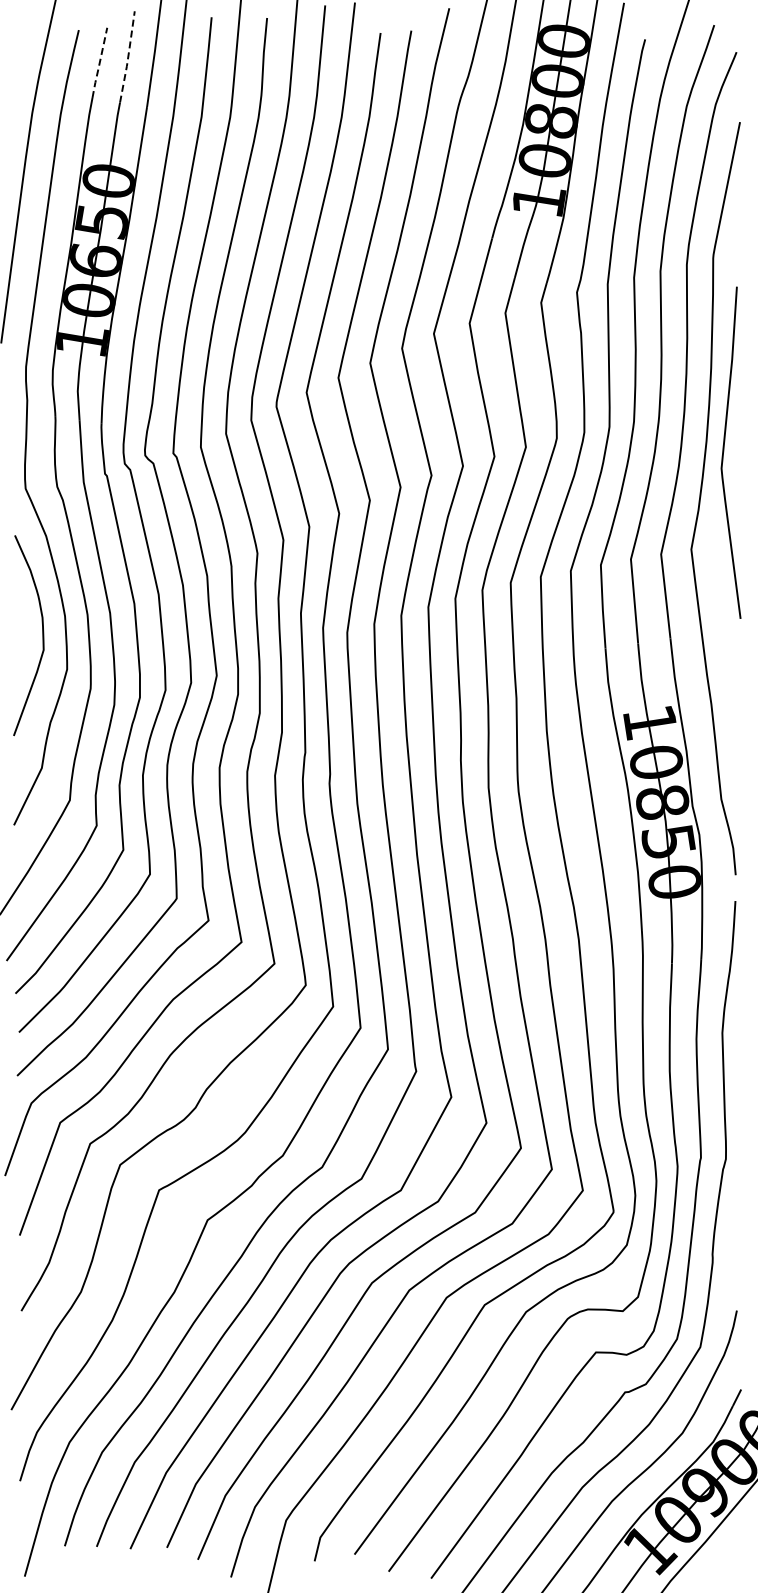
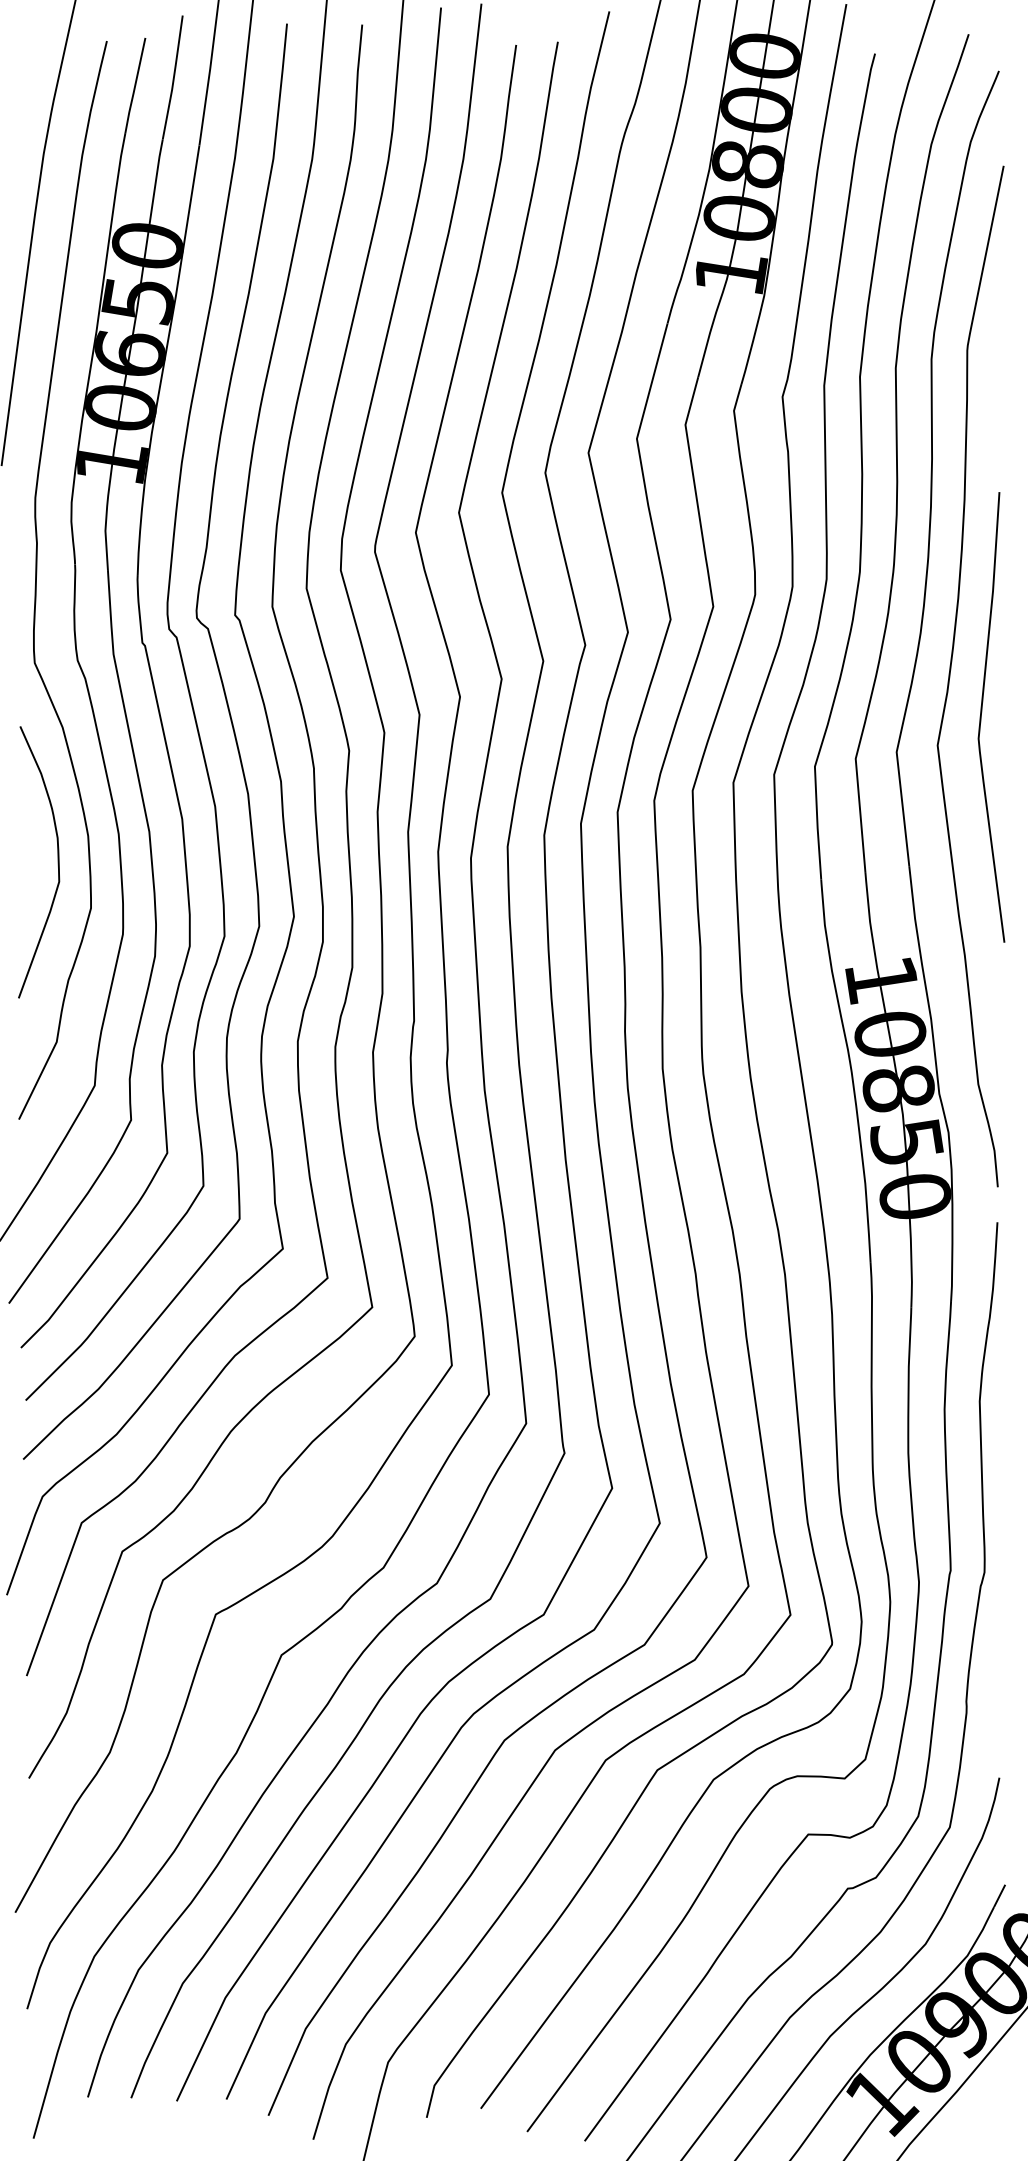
line: (128, 56) -> (174, 76), dashed -> solid
line: (99, 63) -> (134, 86), dashed -> solid
curve: (724, 451) -> (982, 715), moved

